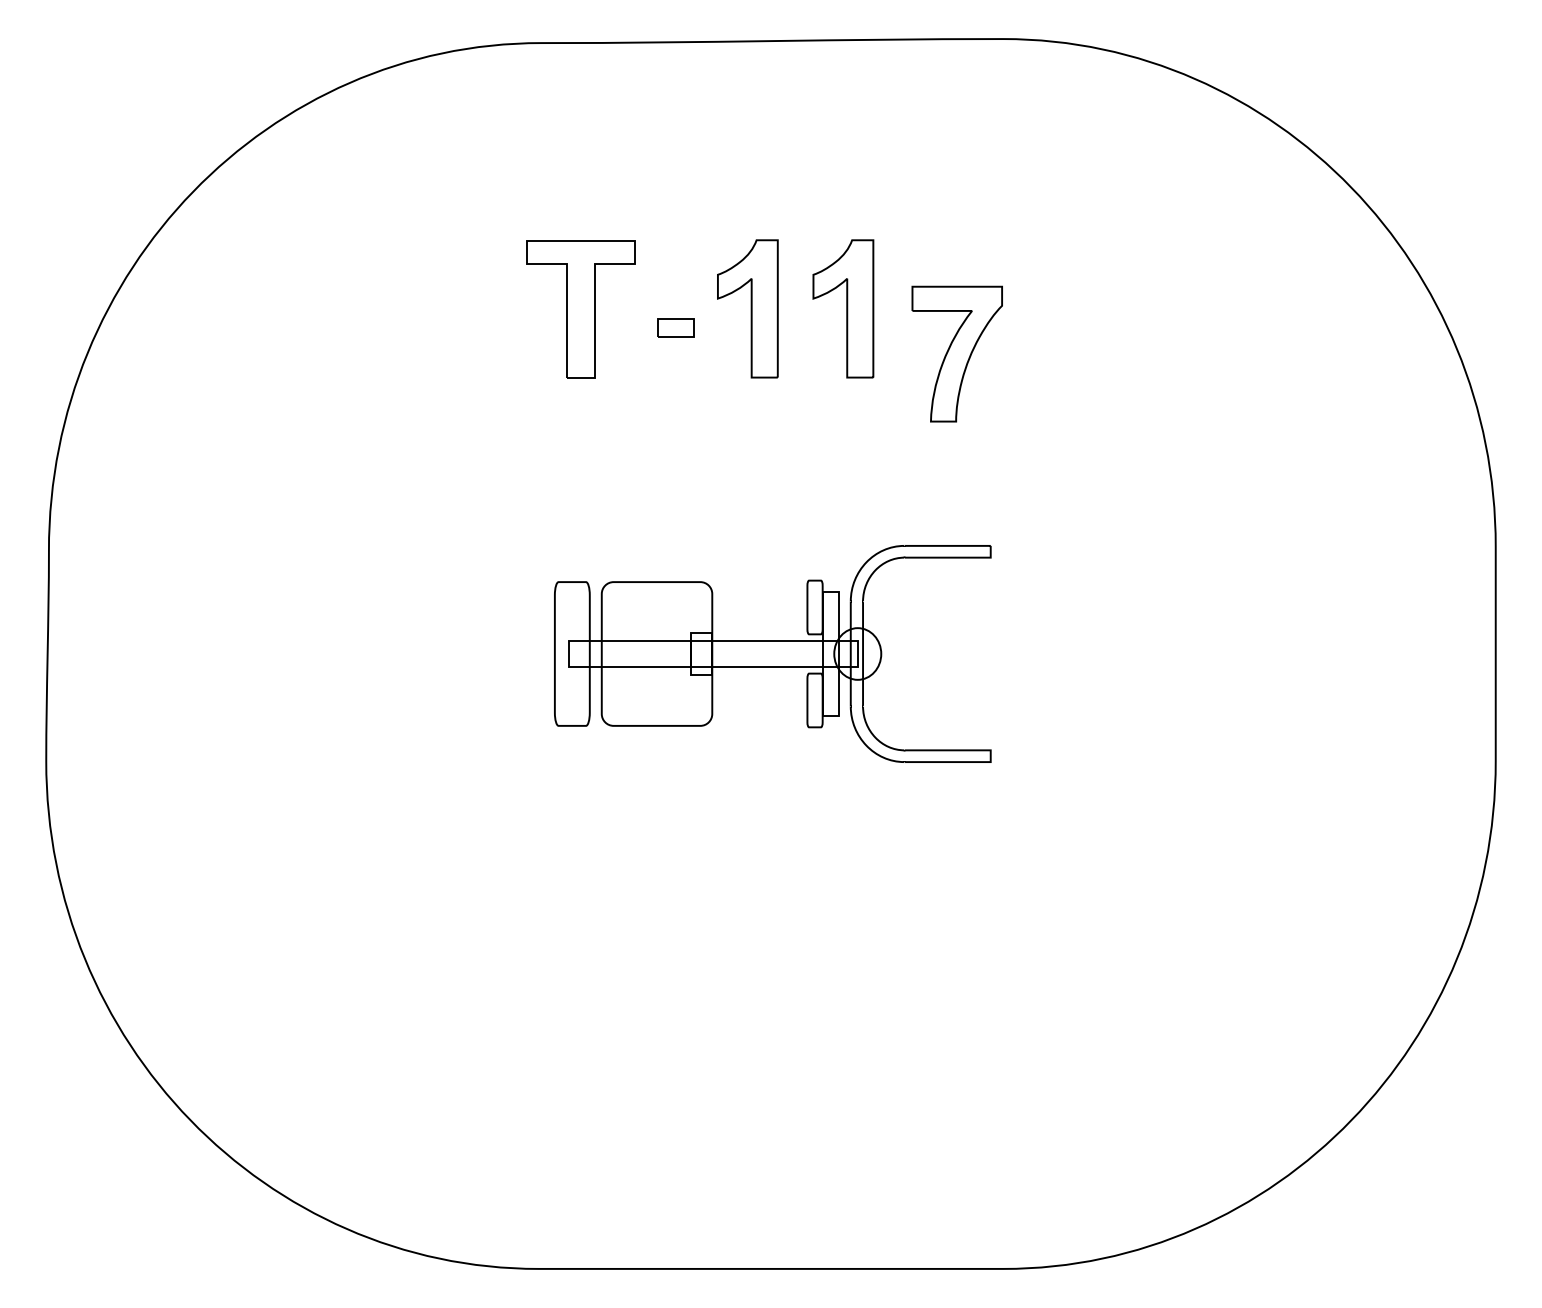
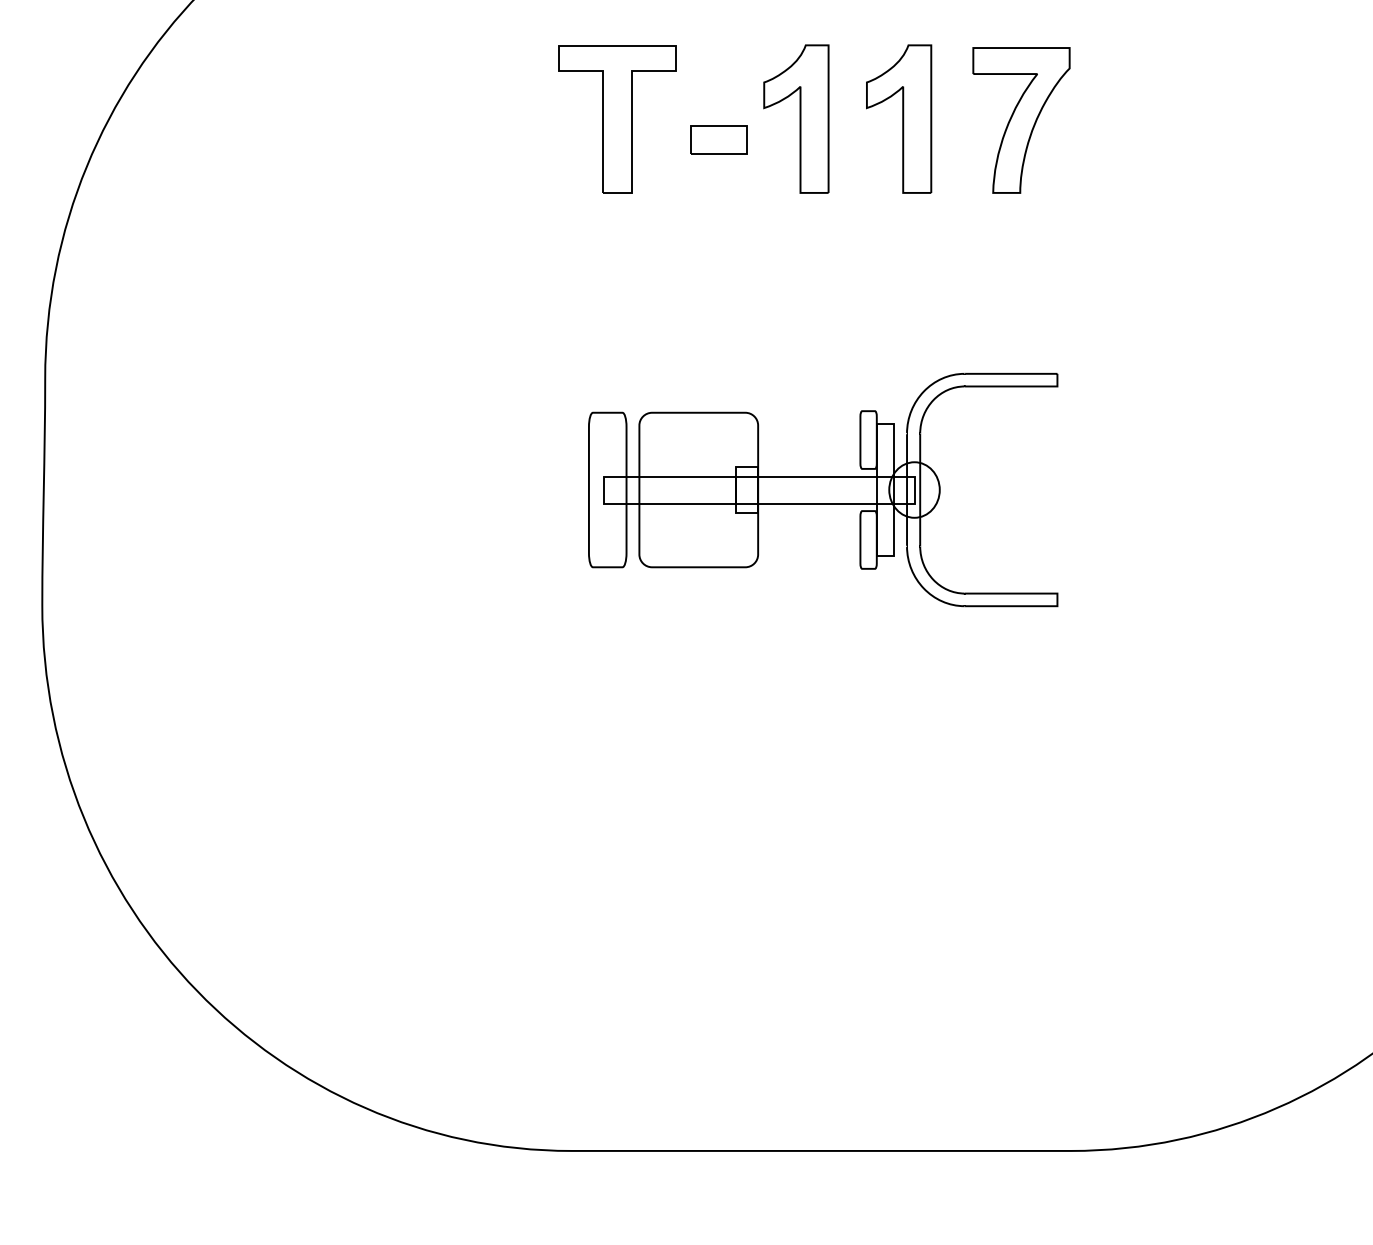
part: (675, 327) -> (718, 139), size x1.43
part: (956, 353) -> (1020, 119), moved

